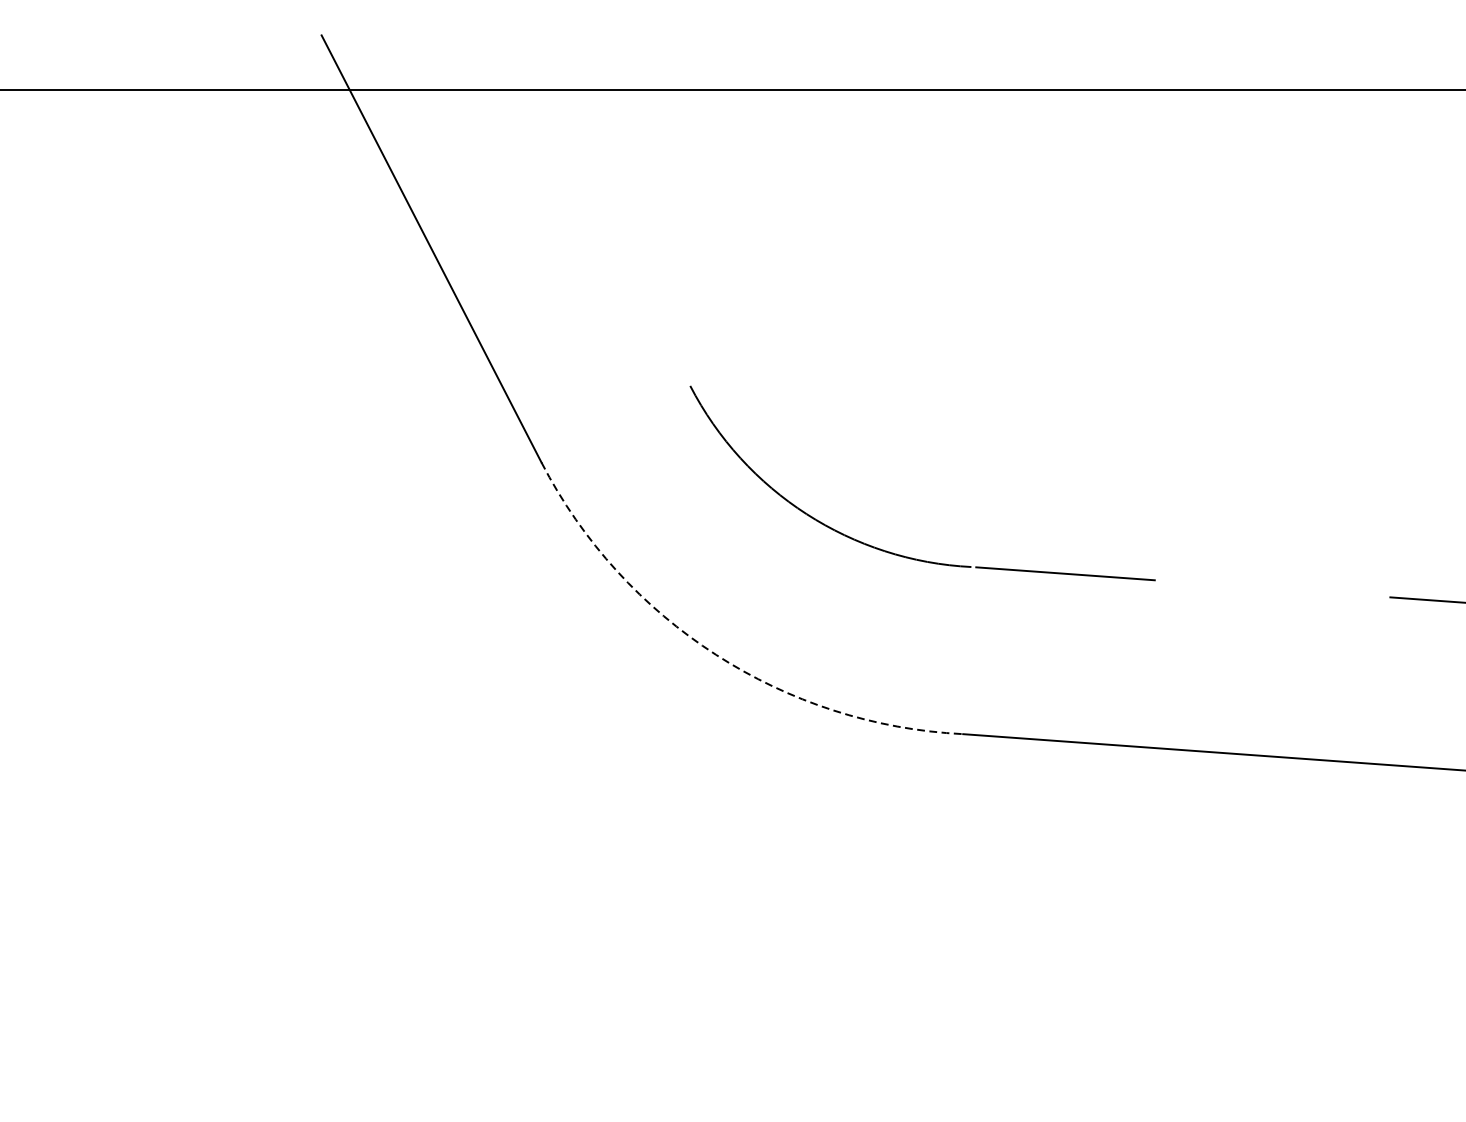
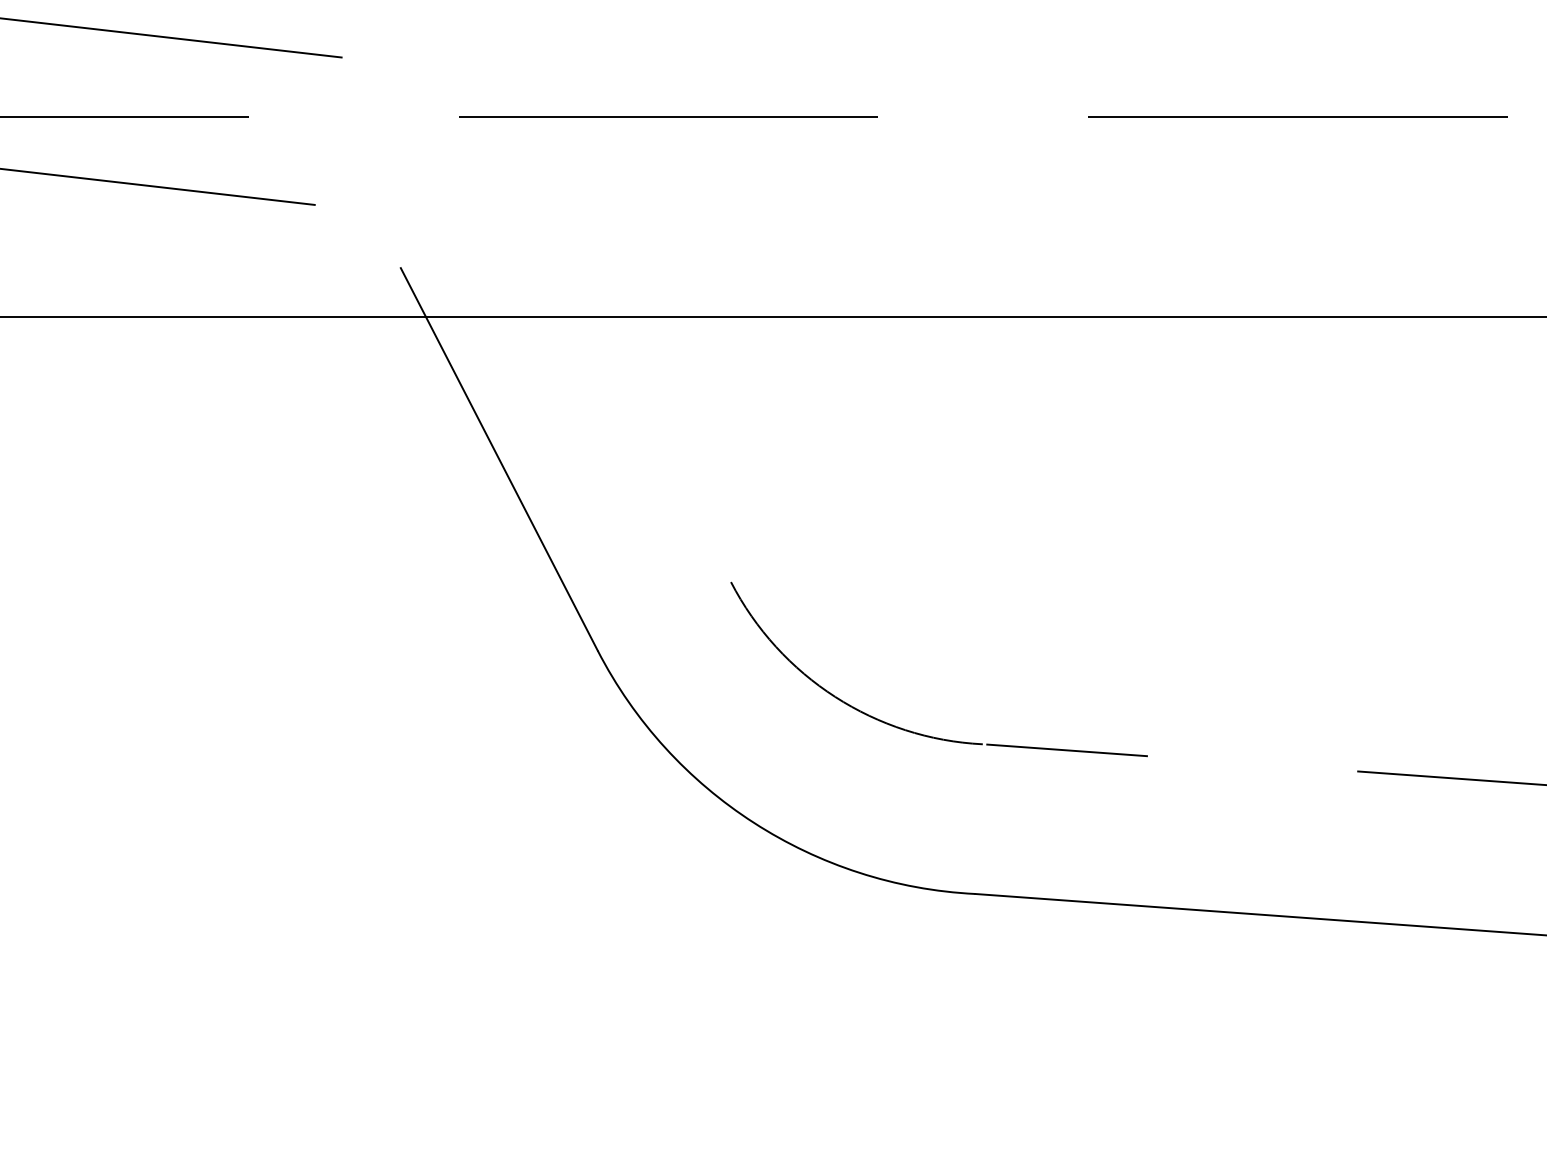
arc: (716, 654) -> (754, 822), dashed -> solid

